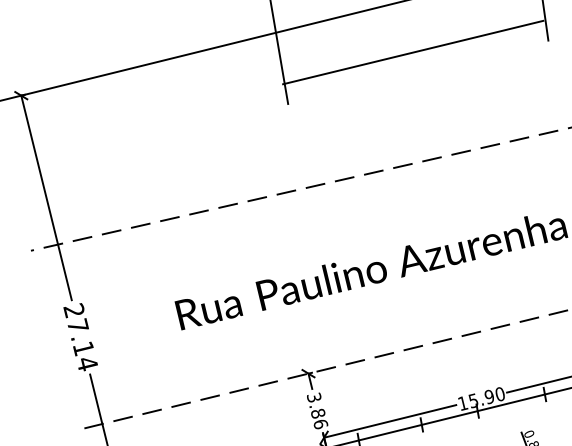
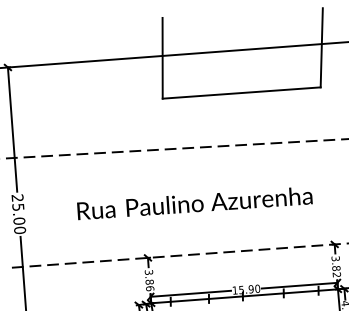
line: (412, 51) -> (241, 92), moved
text: (83, 344) -> (19, 218), 27.14 -> 25.00

